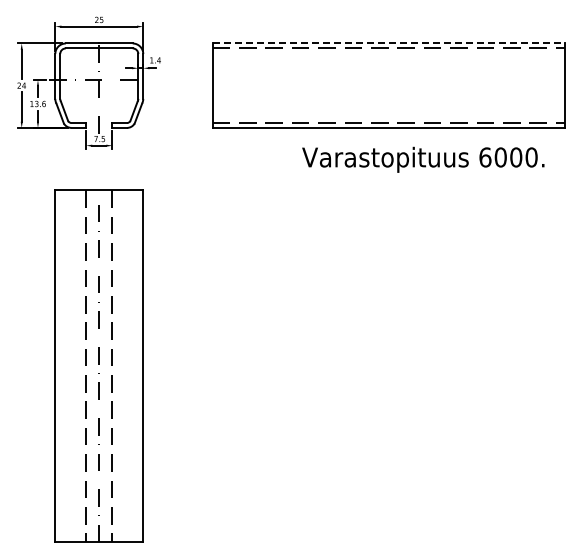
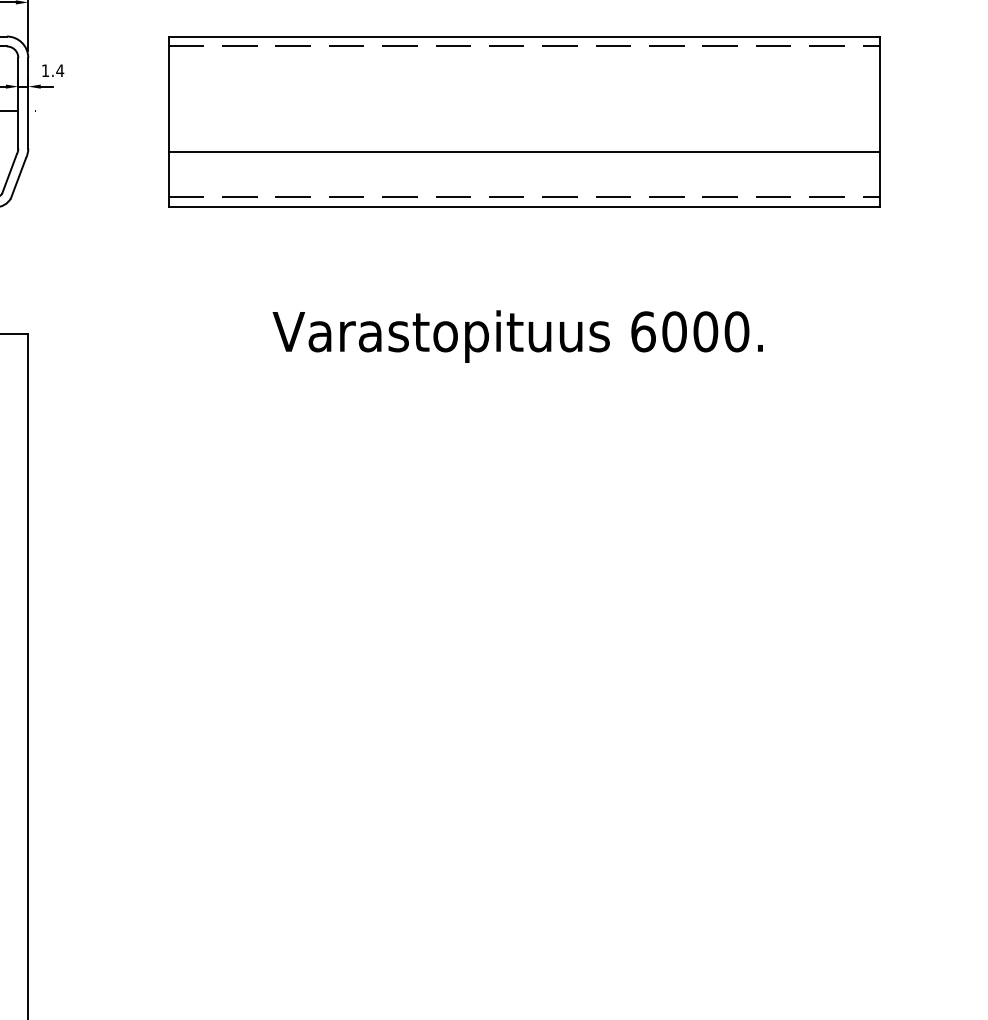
line: (388, 43) -> (524, 36), dashed -> solid
line: (388, 100) -> (524, 151), added
text: (423, 159) -> (518, 335), moved

